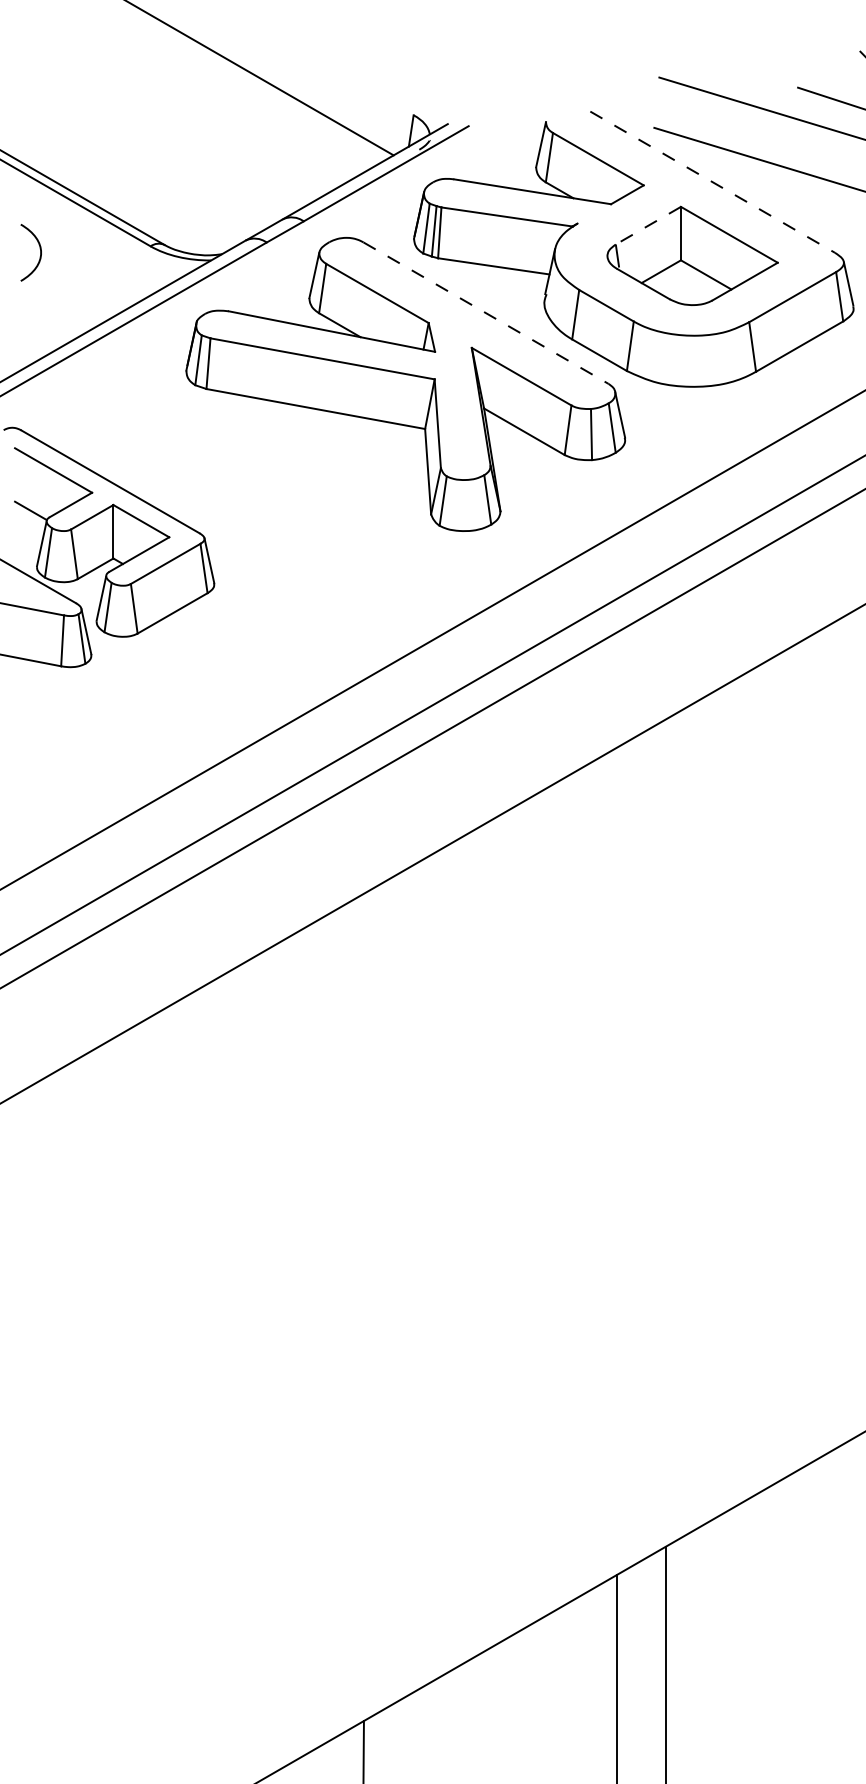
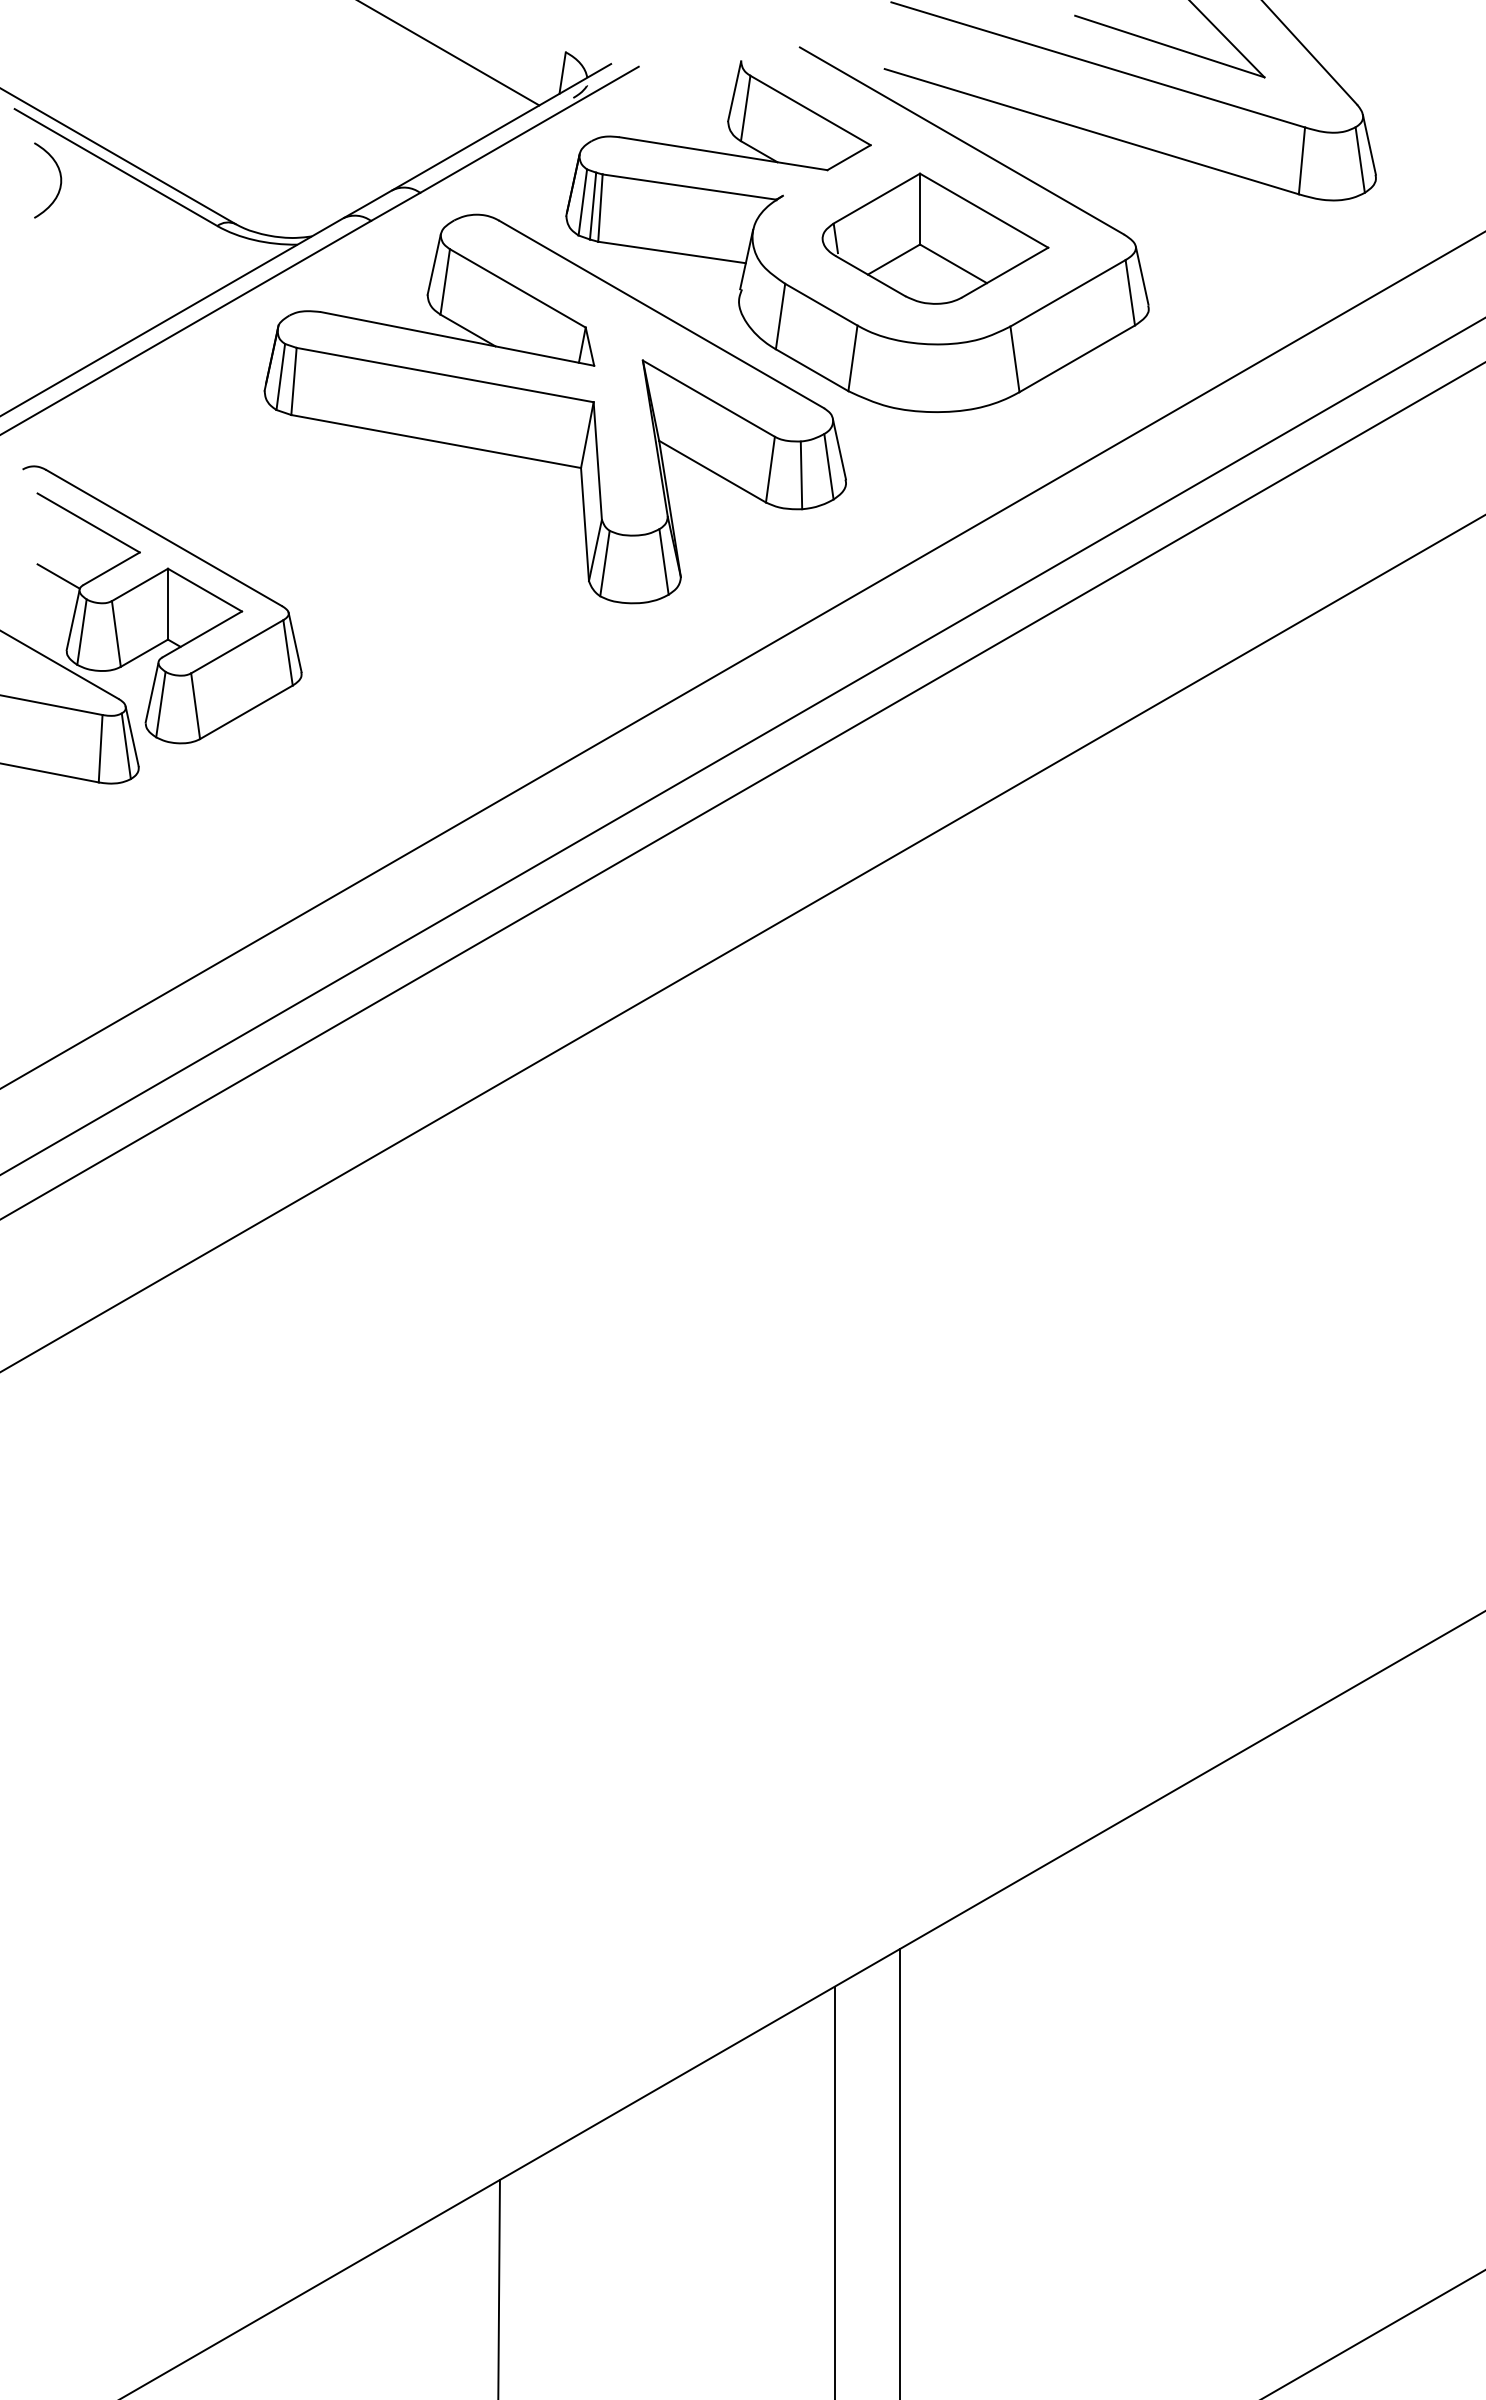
line: (713, 182) -> (962, 141), dashed -> solid
line: (648, 225) -> (876, 198), dashed -> solid
curve: (40, 252) -> (60, 180), moved
line: (486, 313) -> (662, 314), dashed -> solid

